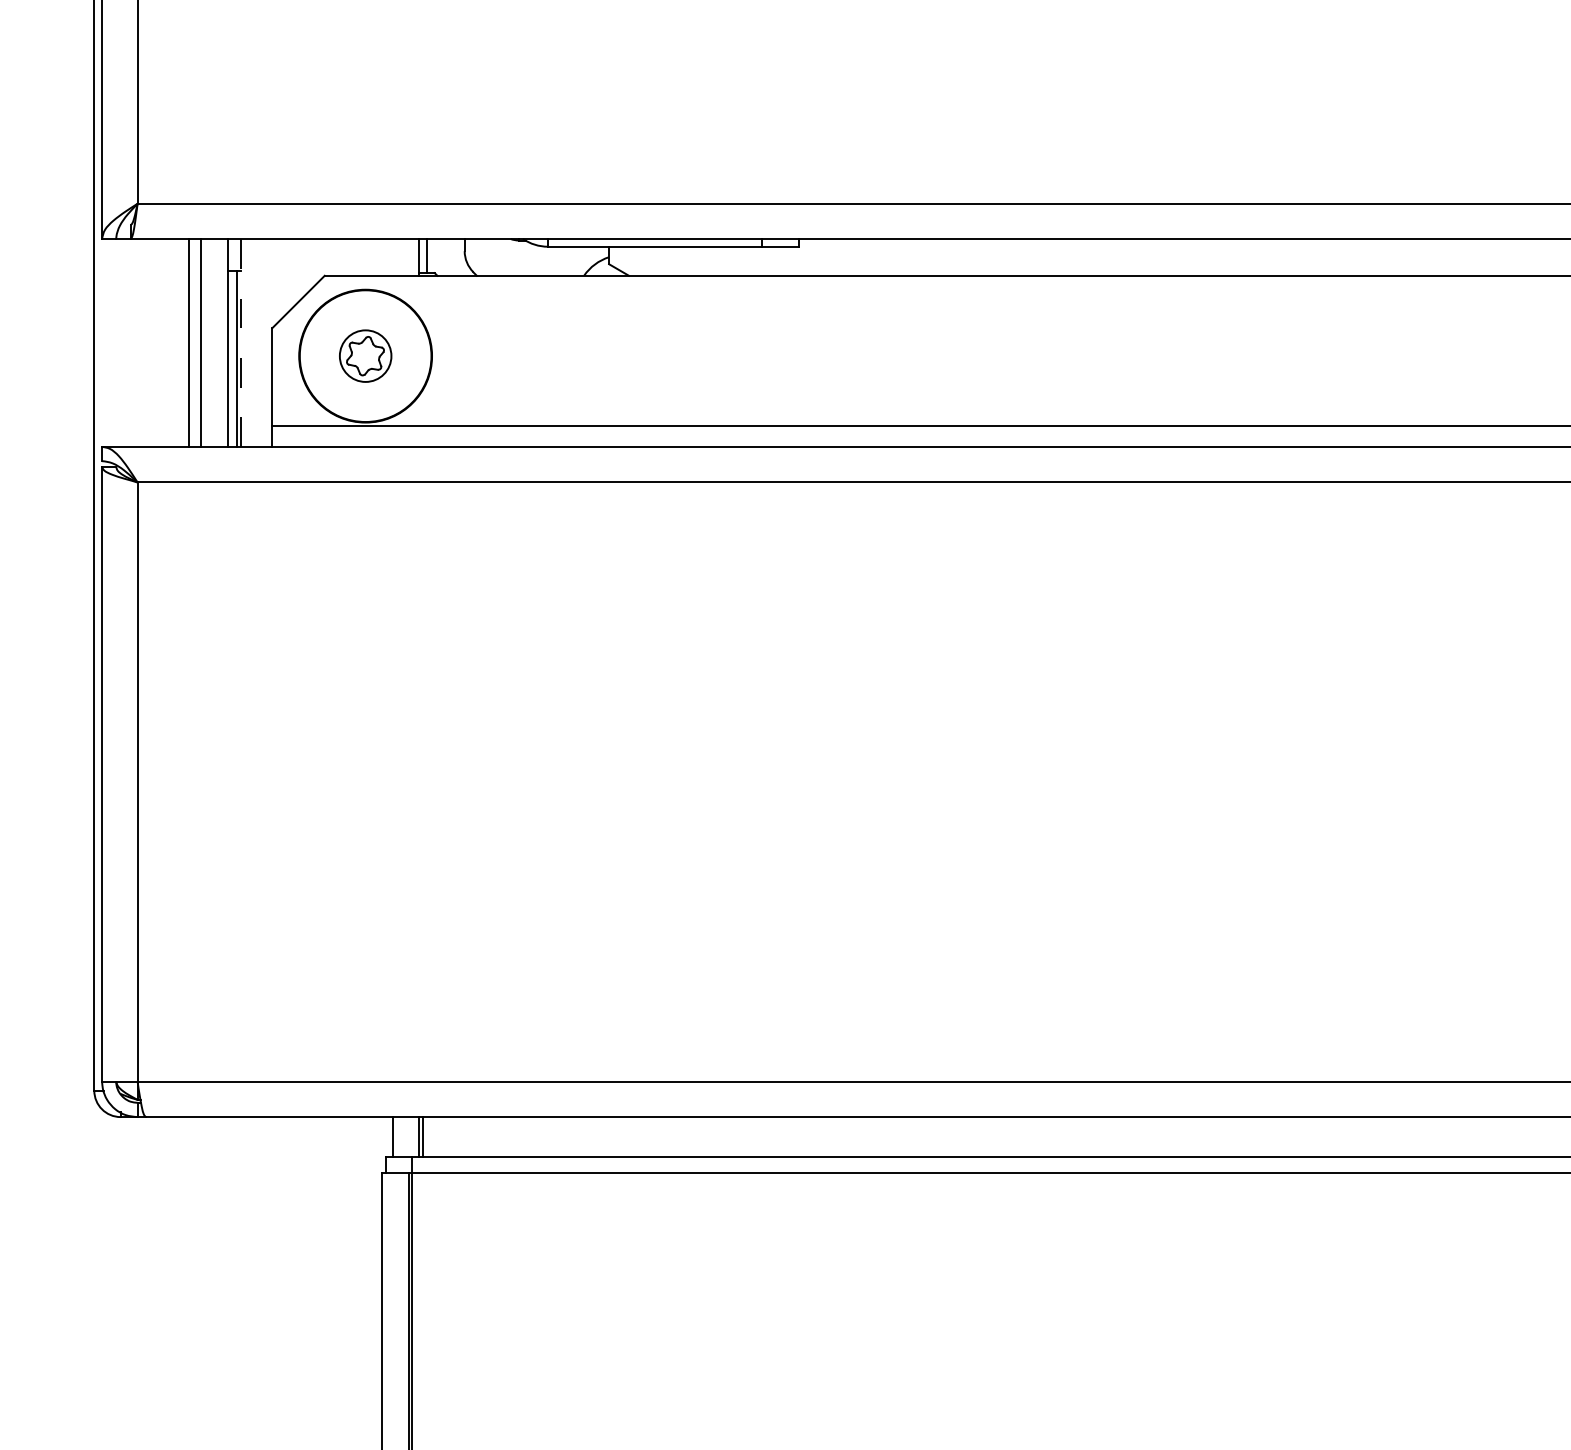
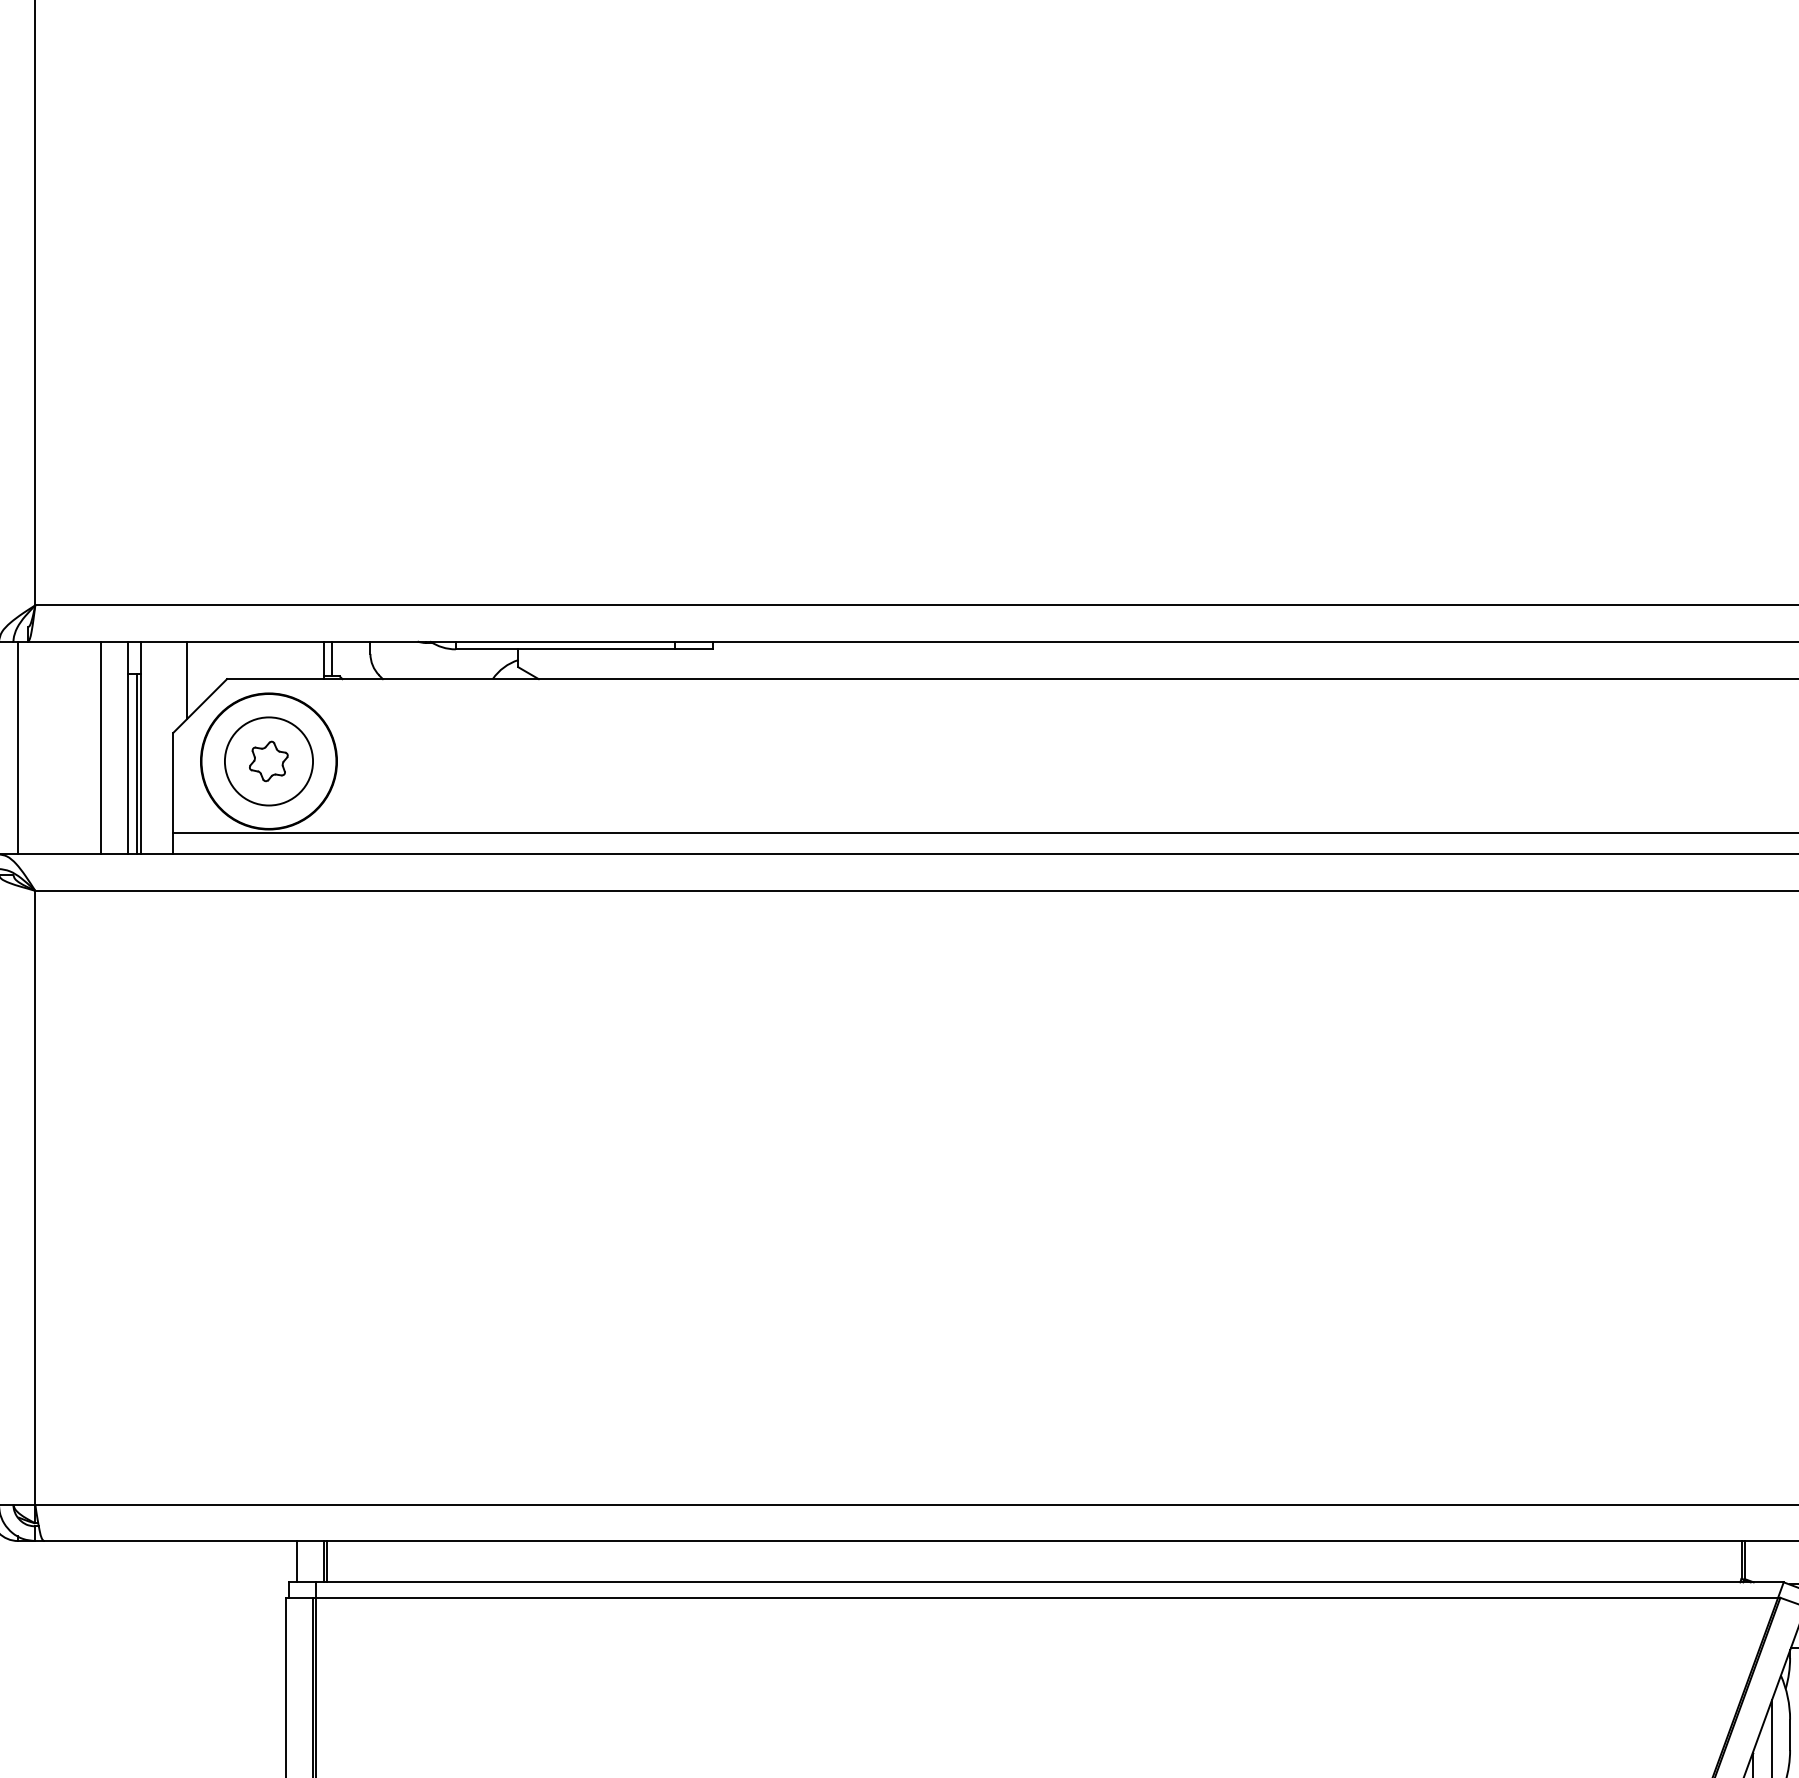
line: (285, 277) -> (186, 680), added
line: (189, 342) -> (18, 747), moved
line: (241, 343) -> (141, 748), dashed -> solid
circle: (365, 356) -> (268, 761), size x1.67

